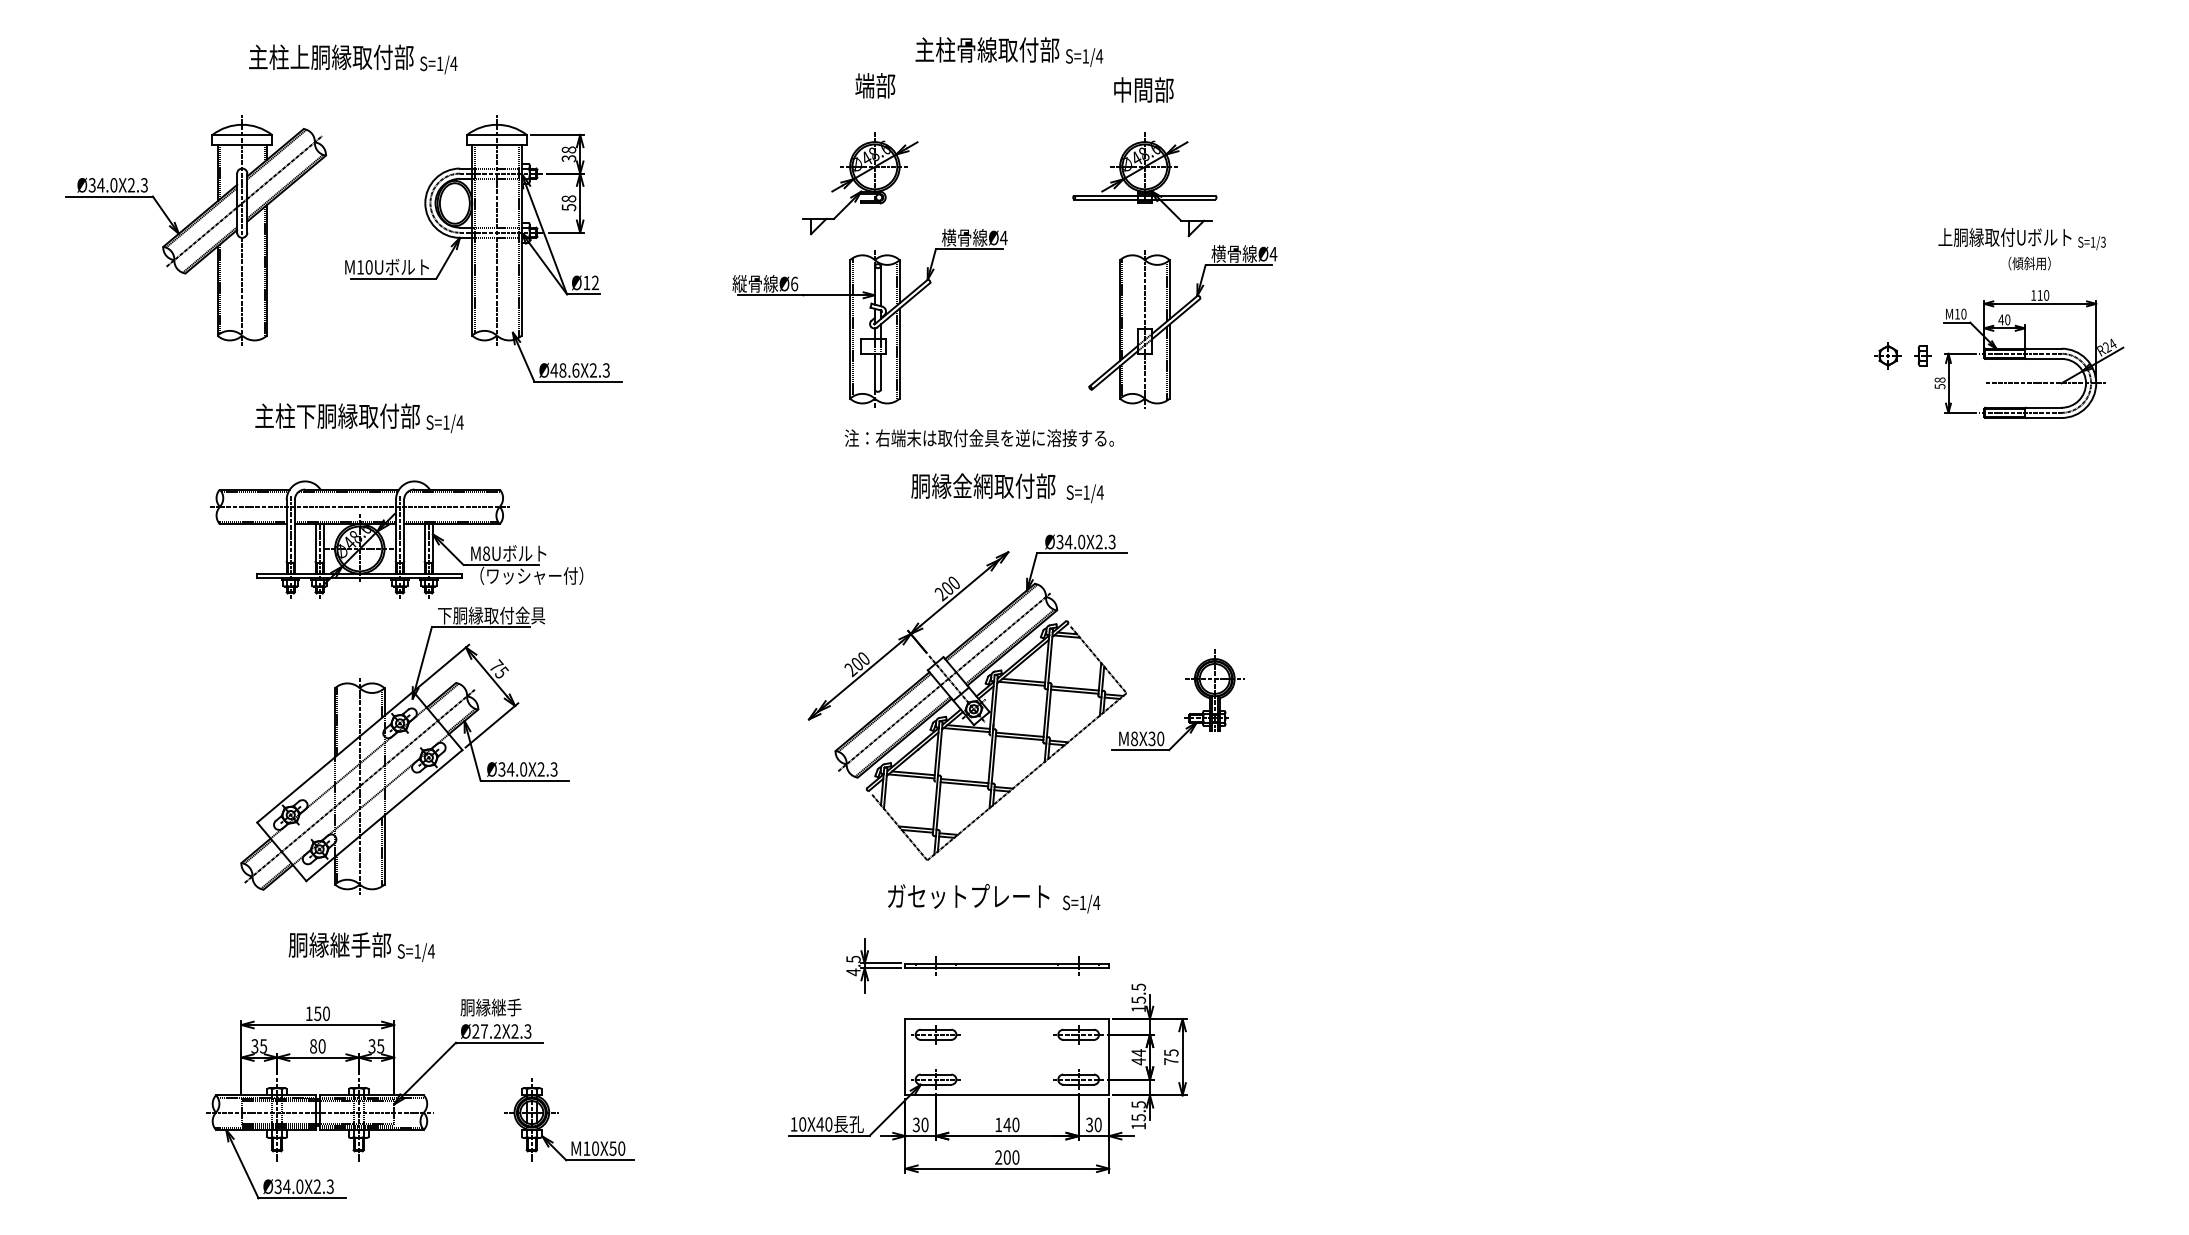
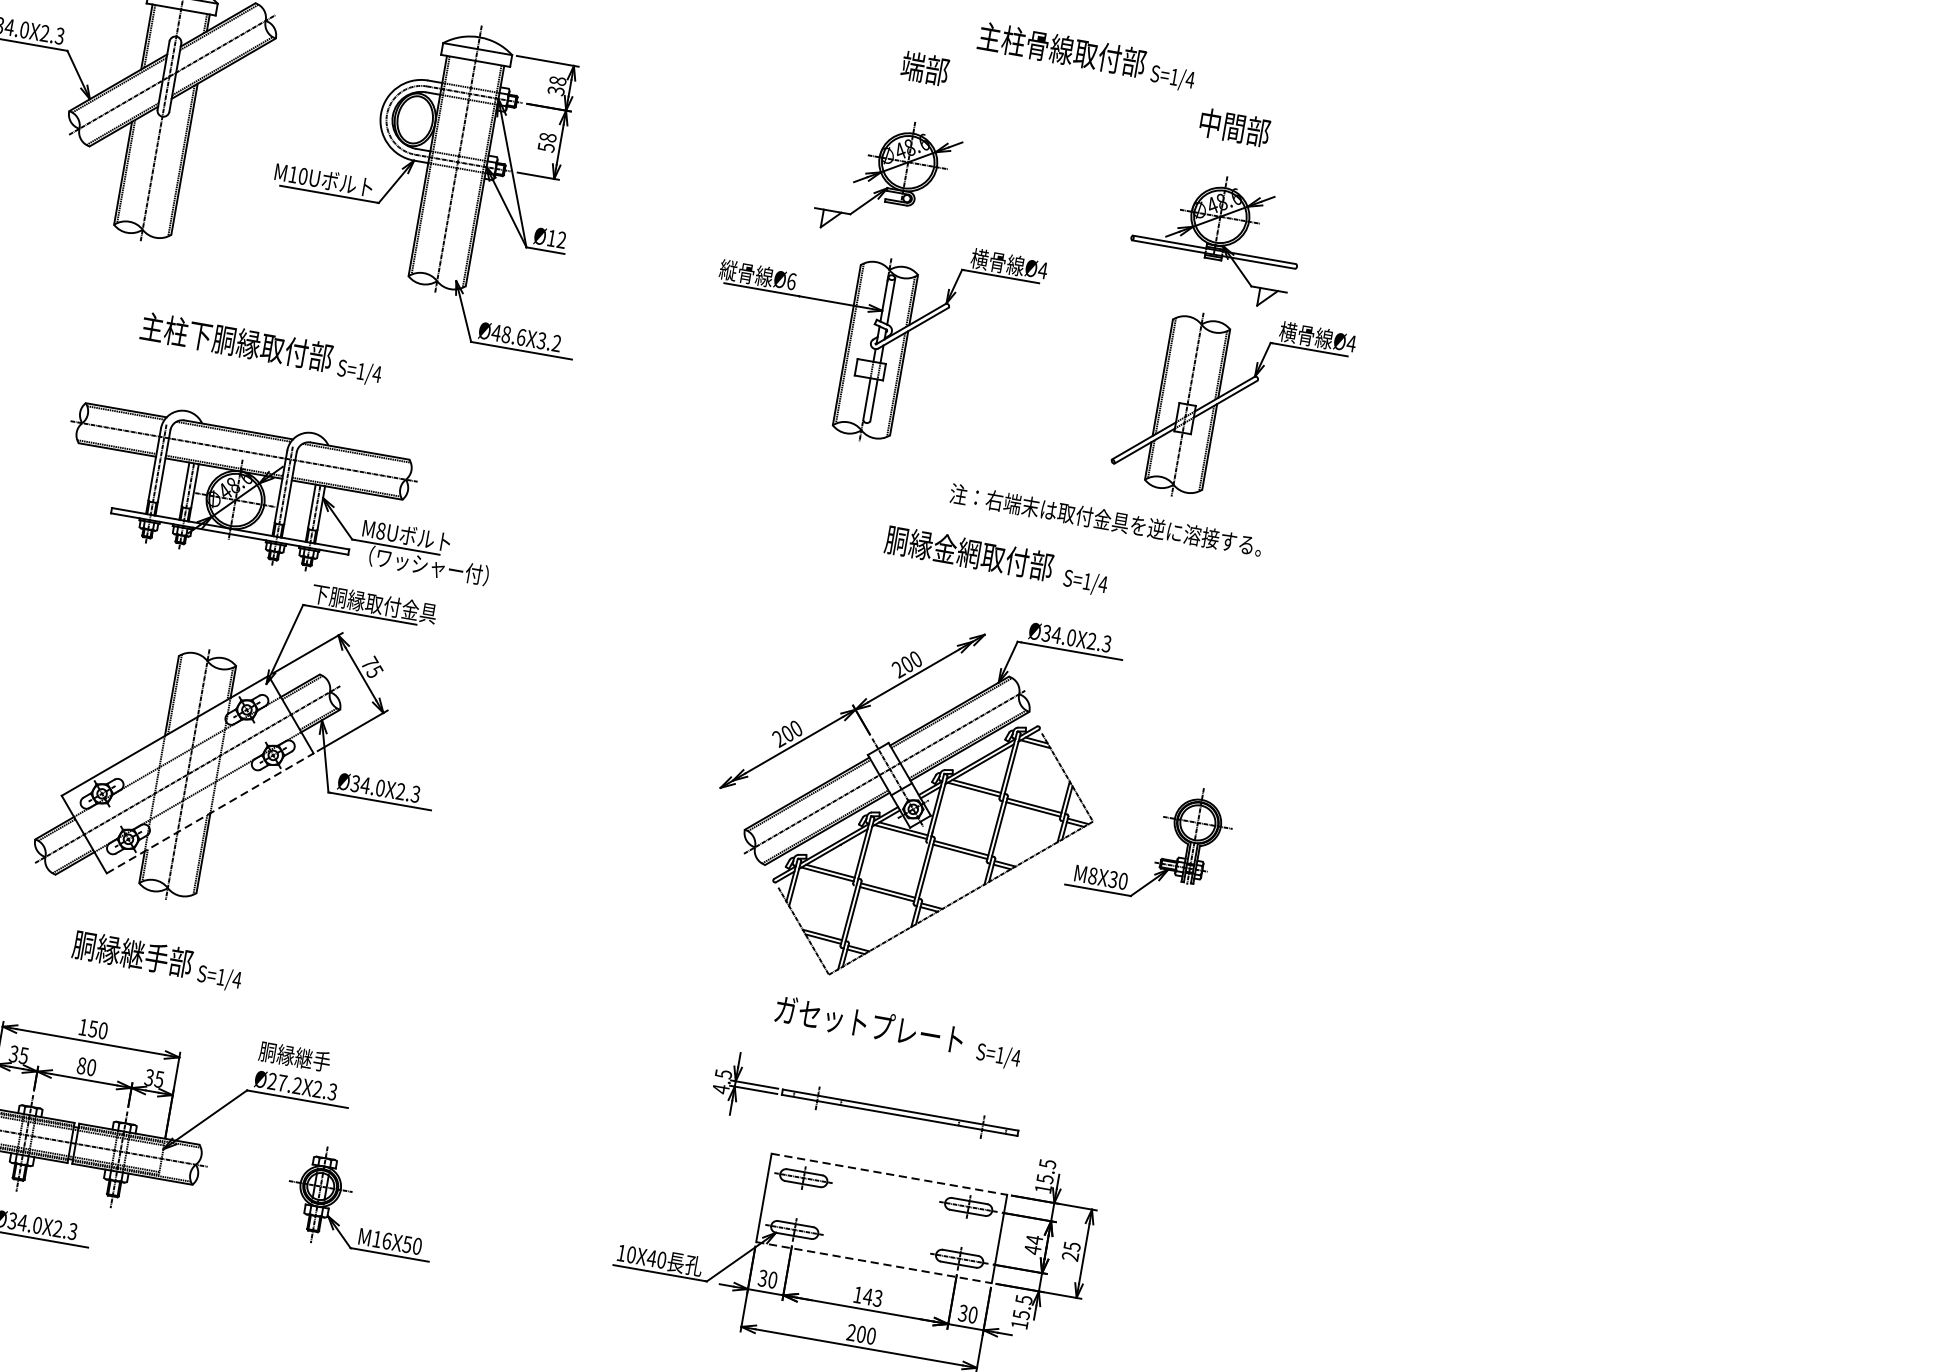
text: (599, 370) -> (548, 342), Ø48.6X2.3 -> Ø48.6X3.2
text: (978, 438) -> (1105, 520), moved
line: (384, 815) -> (210, 813), solid -> dashed
line: (1007, 1019) -> (889, 1174), solid -> dashed
text: (1171, 1061) -> (1070, 1256), 75 -> 25
line: (1007, 1095) -> (874, 1262), solid -> dashed
text: (1015, 1124) -> (877, 1297), 140 -> 143
text: (595, 1148) -> (387, 1240), M10X50 -> M16X50

